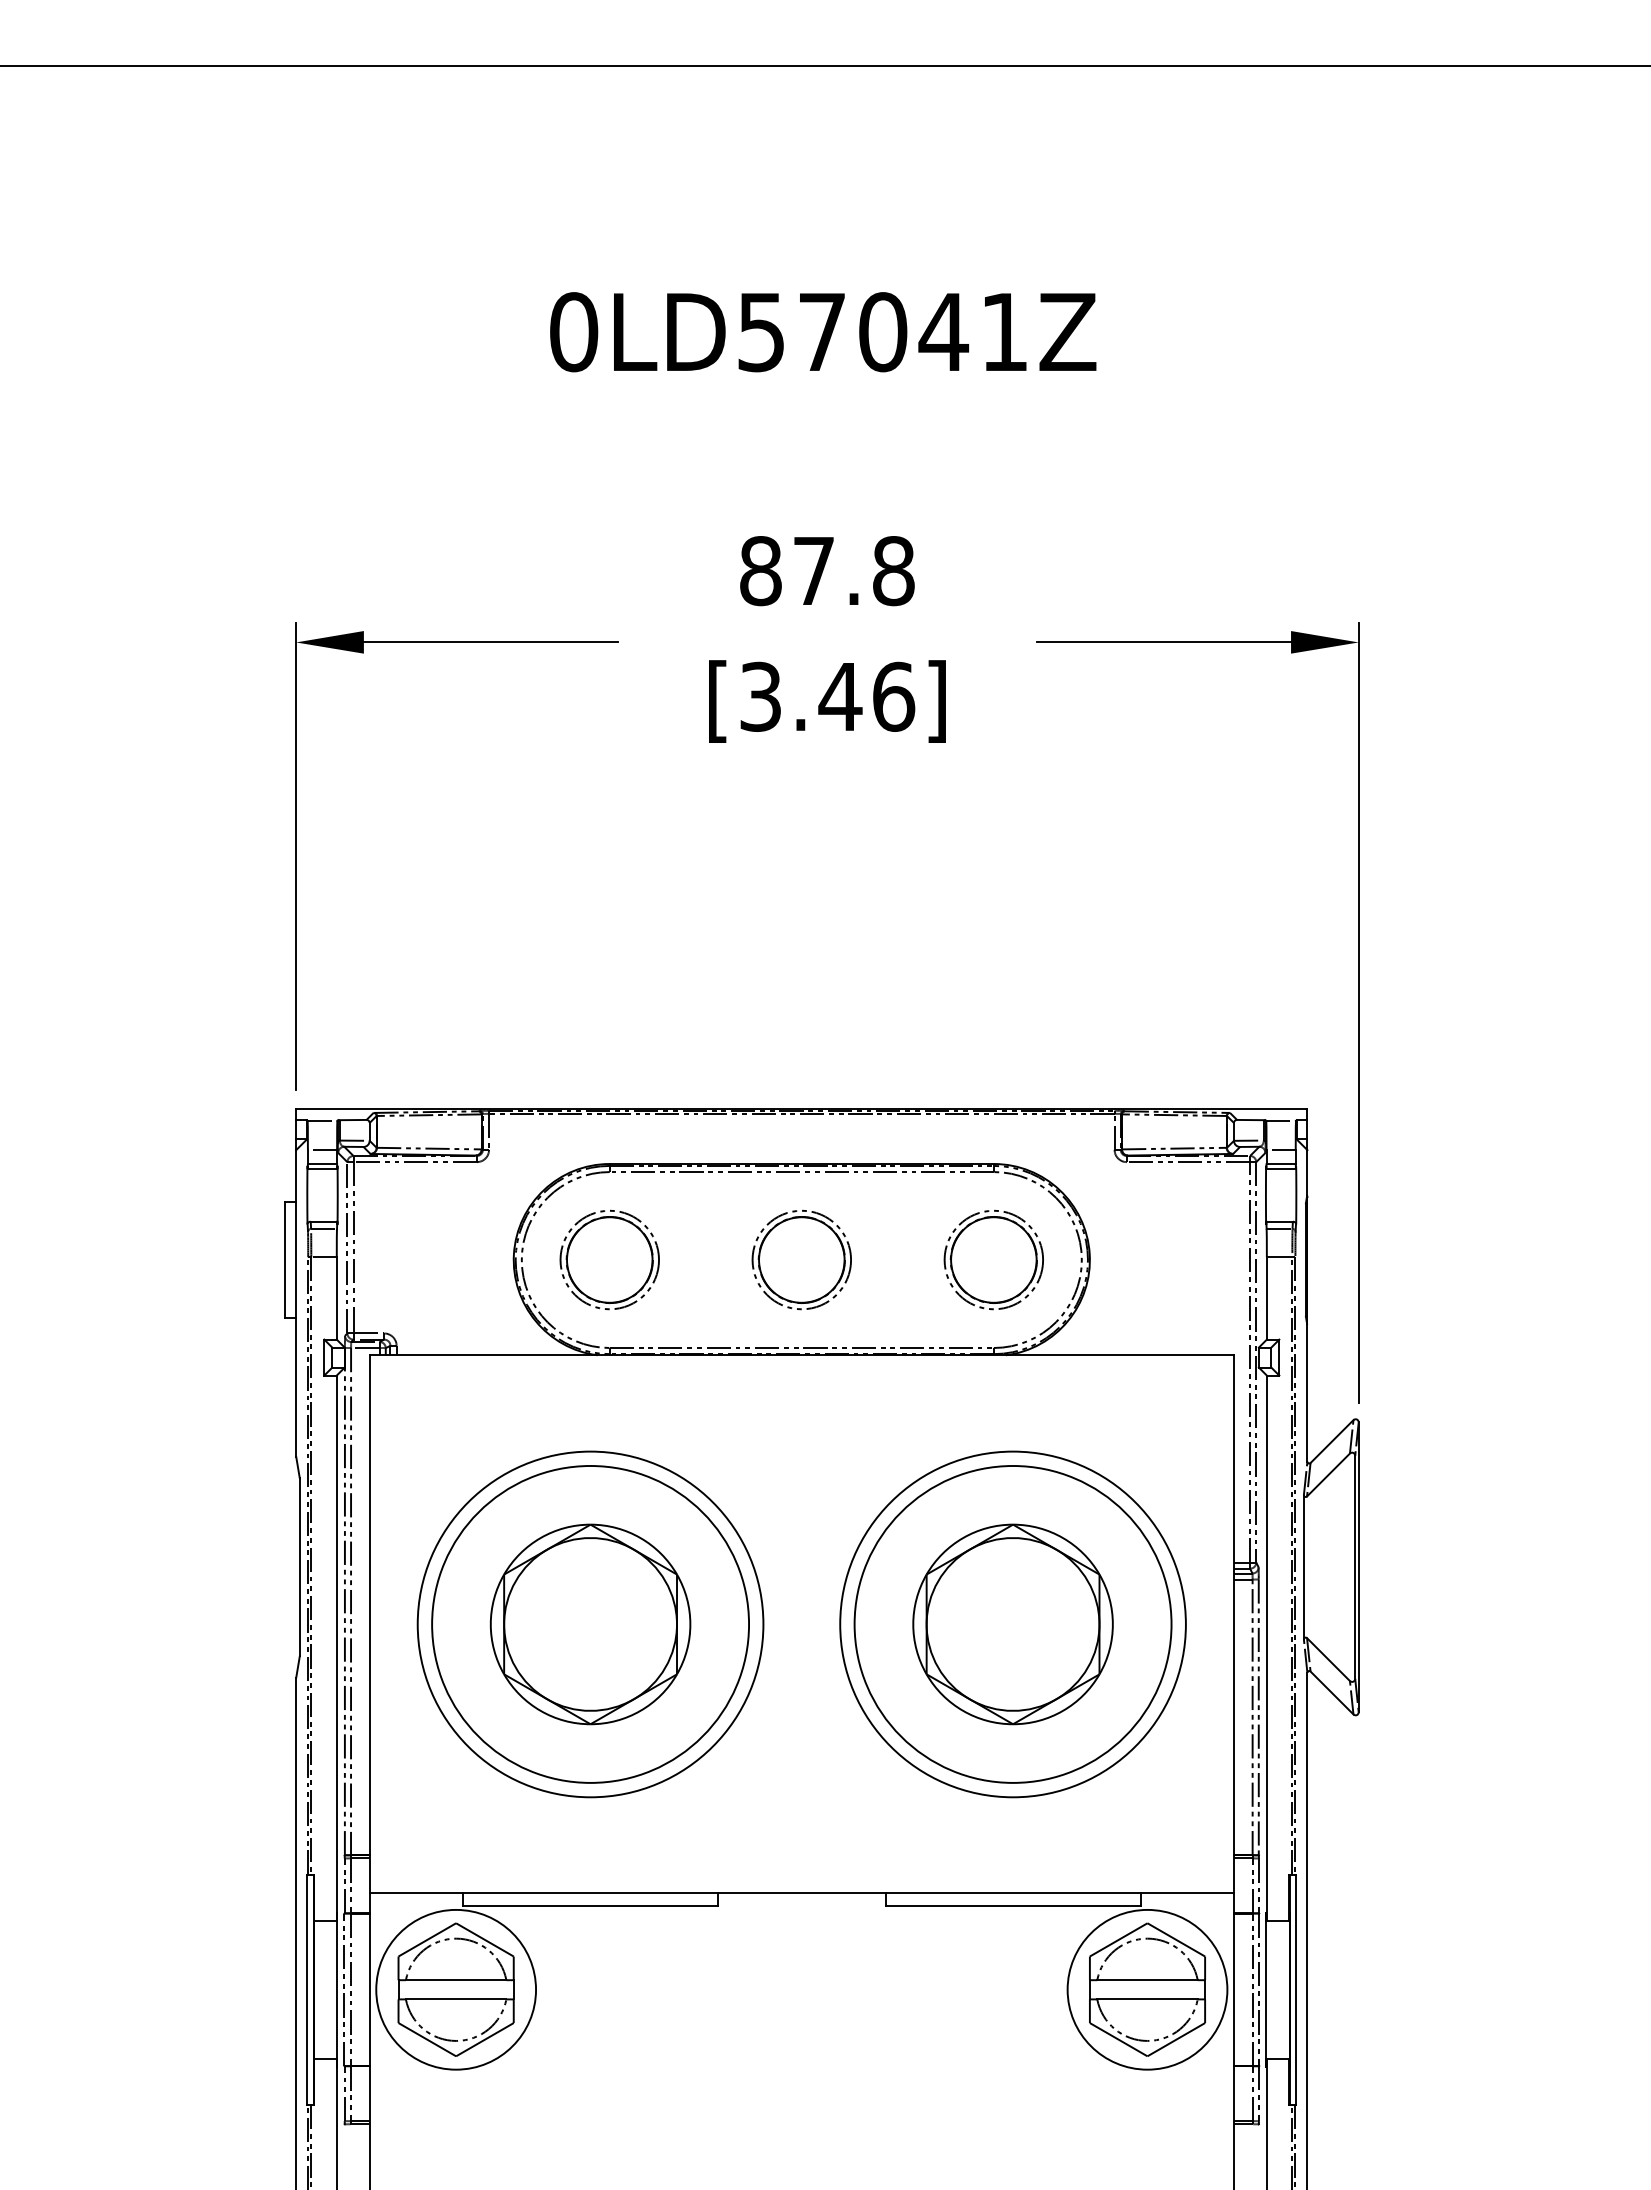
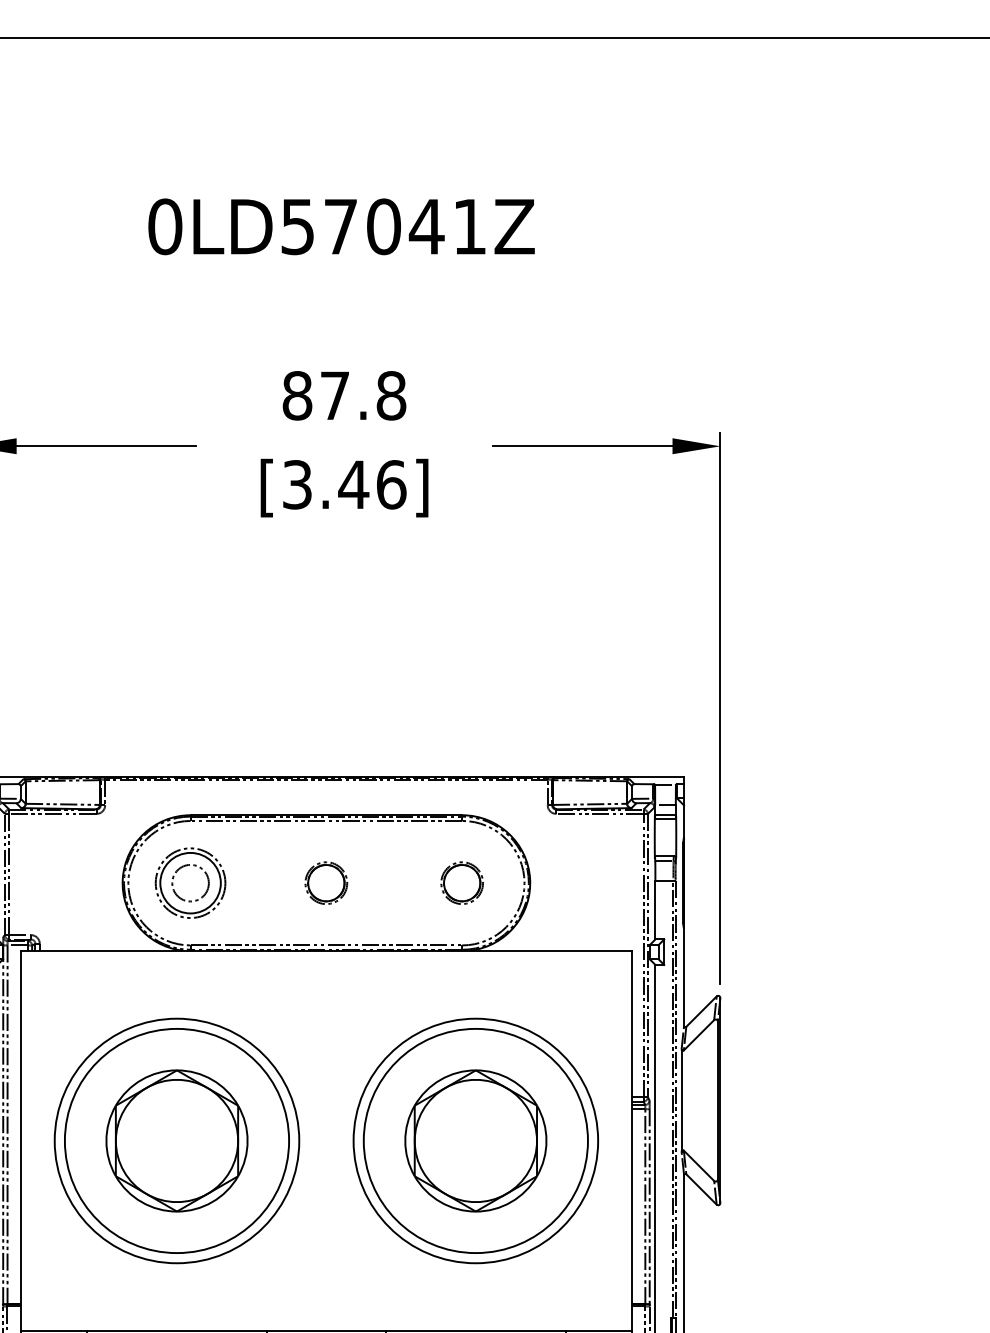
circle: (609, 1259) -> (190, 882), size x0.6
part: (801, 1259) -> (326, 882), size x0.6
part: (993, 1259) -> (462, 882), size x0.6

